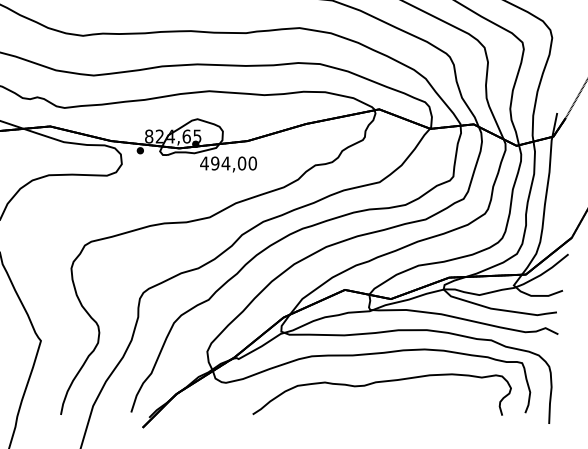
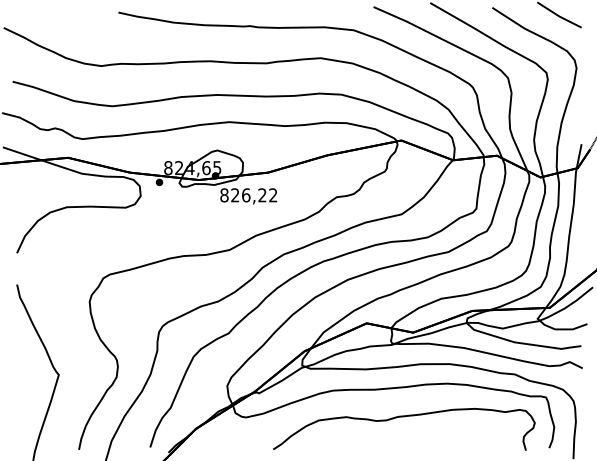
text: (228, 163) -> (248, 195), 494,00 -> 826,22

